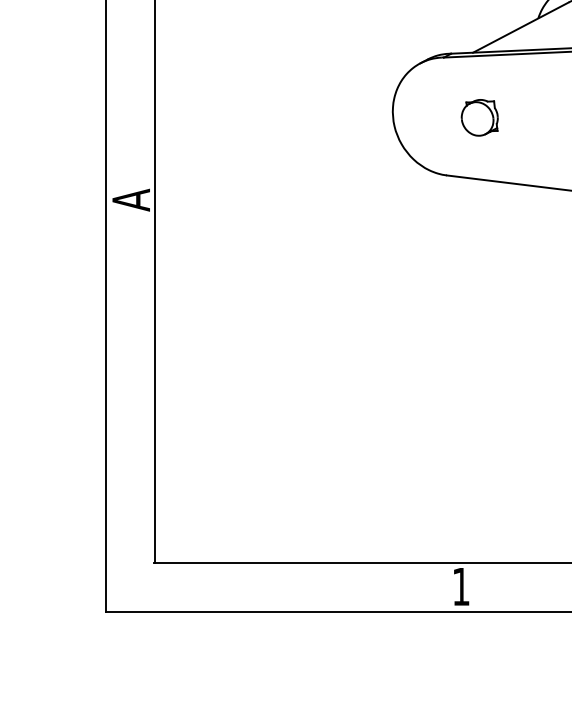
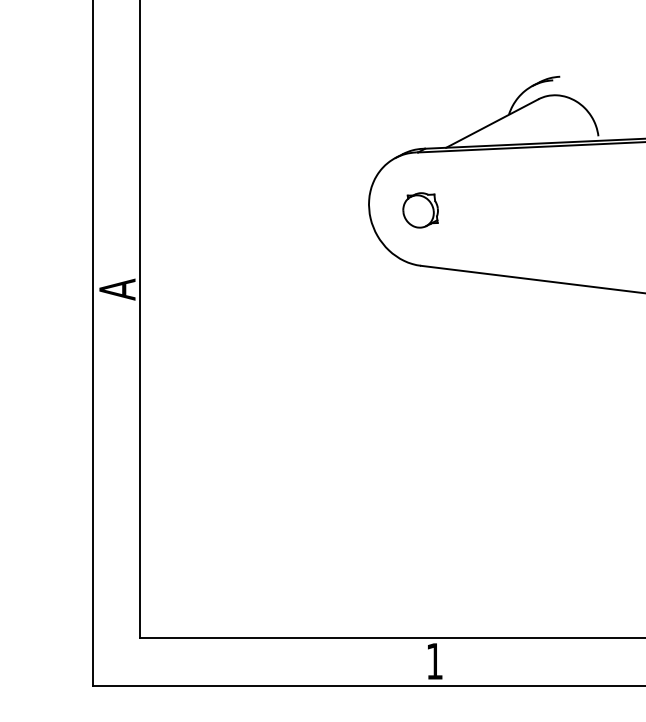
part: (479, 117) -> (420, 210), moved

